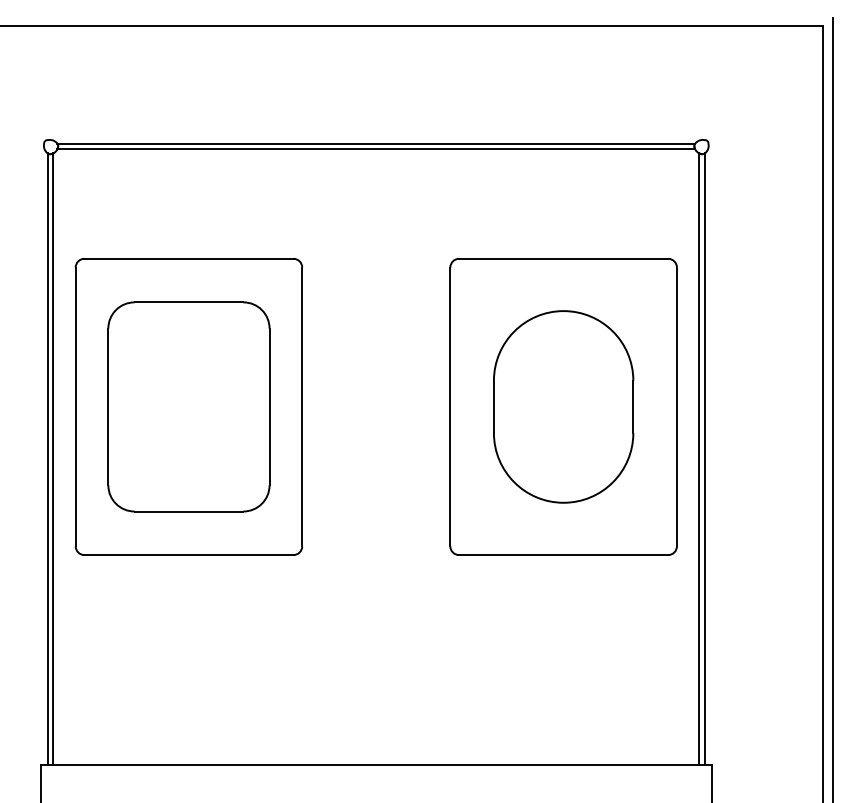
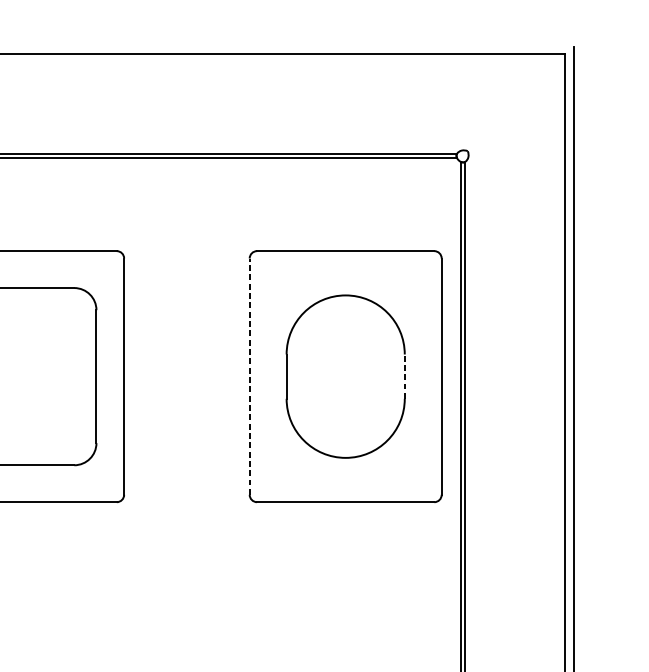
line: (450, 406) -> (249, 376), solid -> dashed
line: (633, 406) -> (404, 376), solid -> dashed

